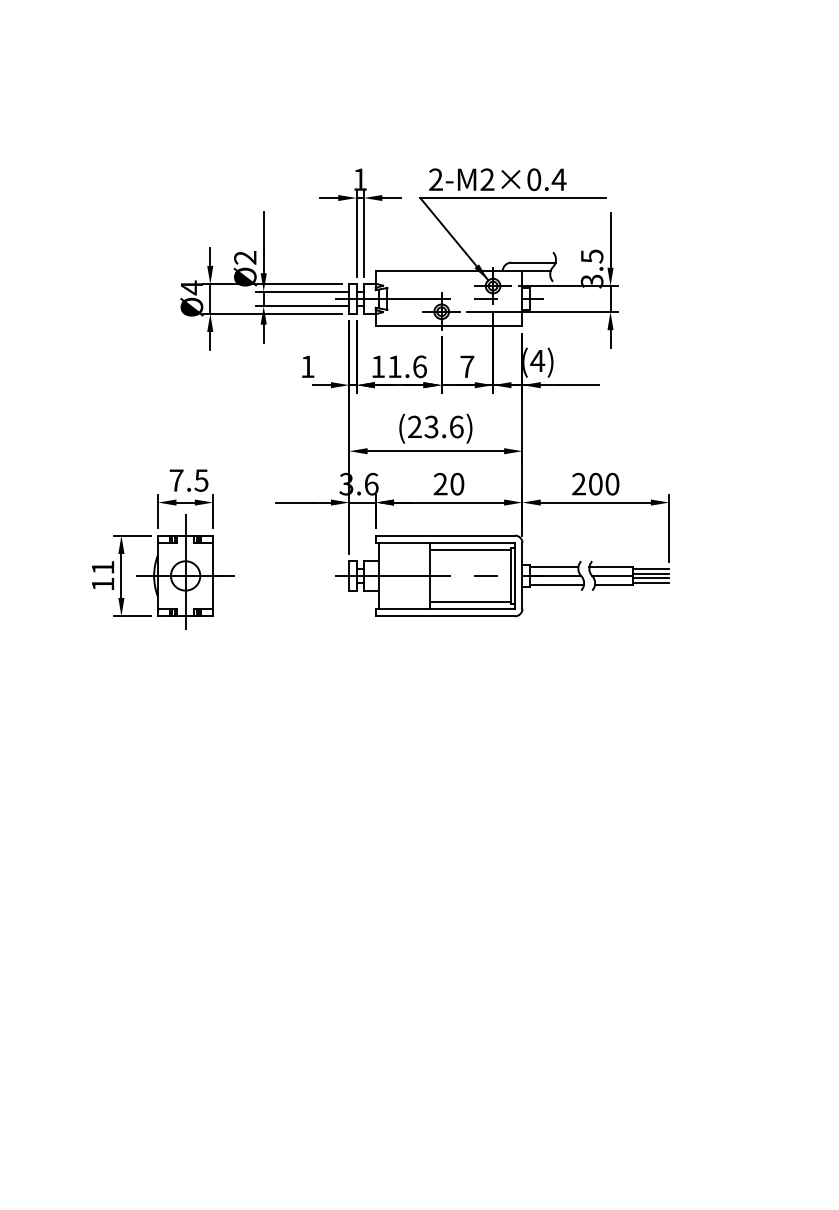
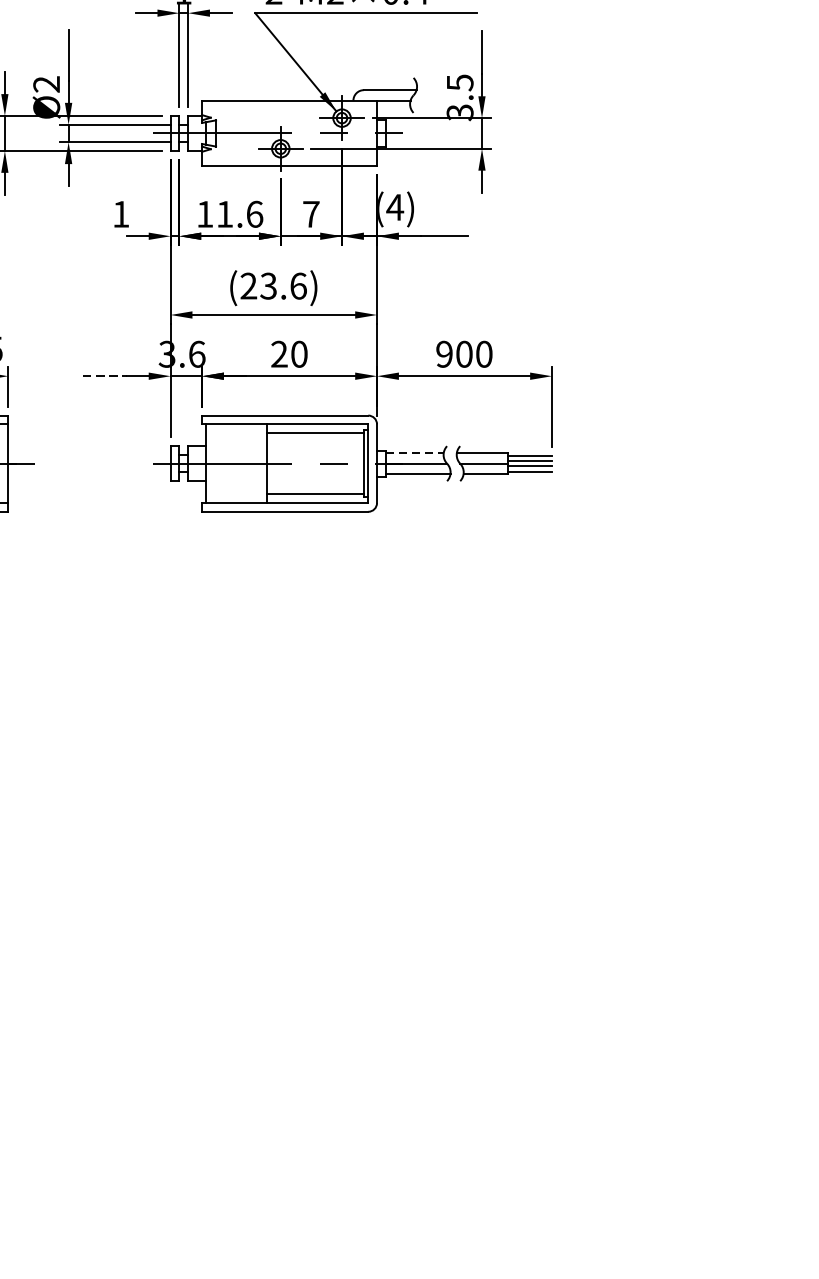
text: (578, 484) -> (443, 354), 200 -> 900
line: (294, 502) -> (105, 376), solid -> dashed
line: (554, 567) -> (415, 453), solid -> dashed

